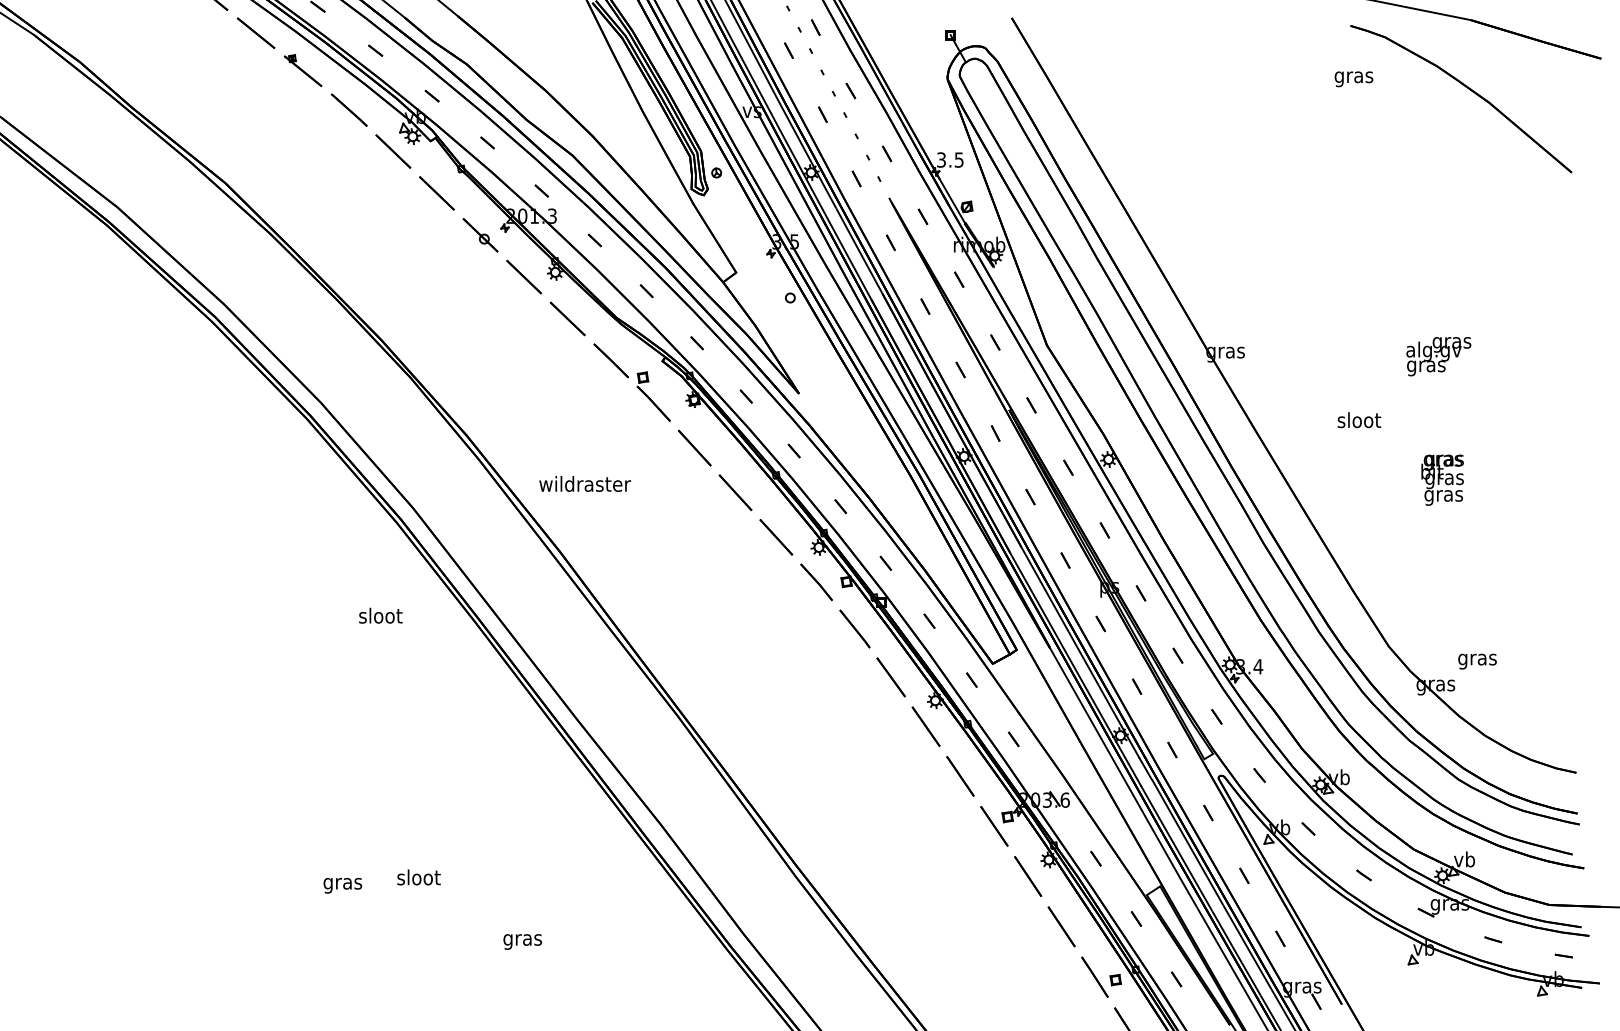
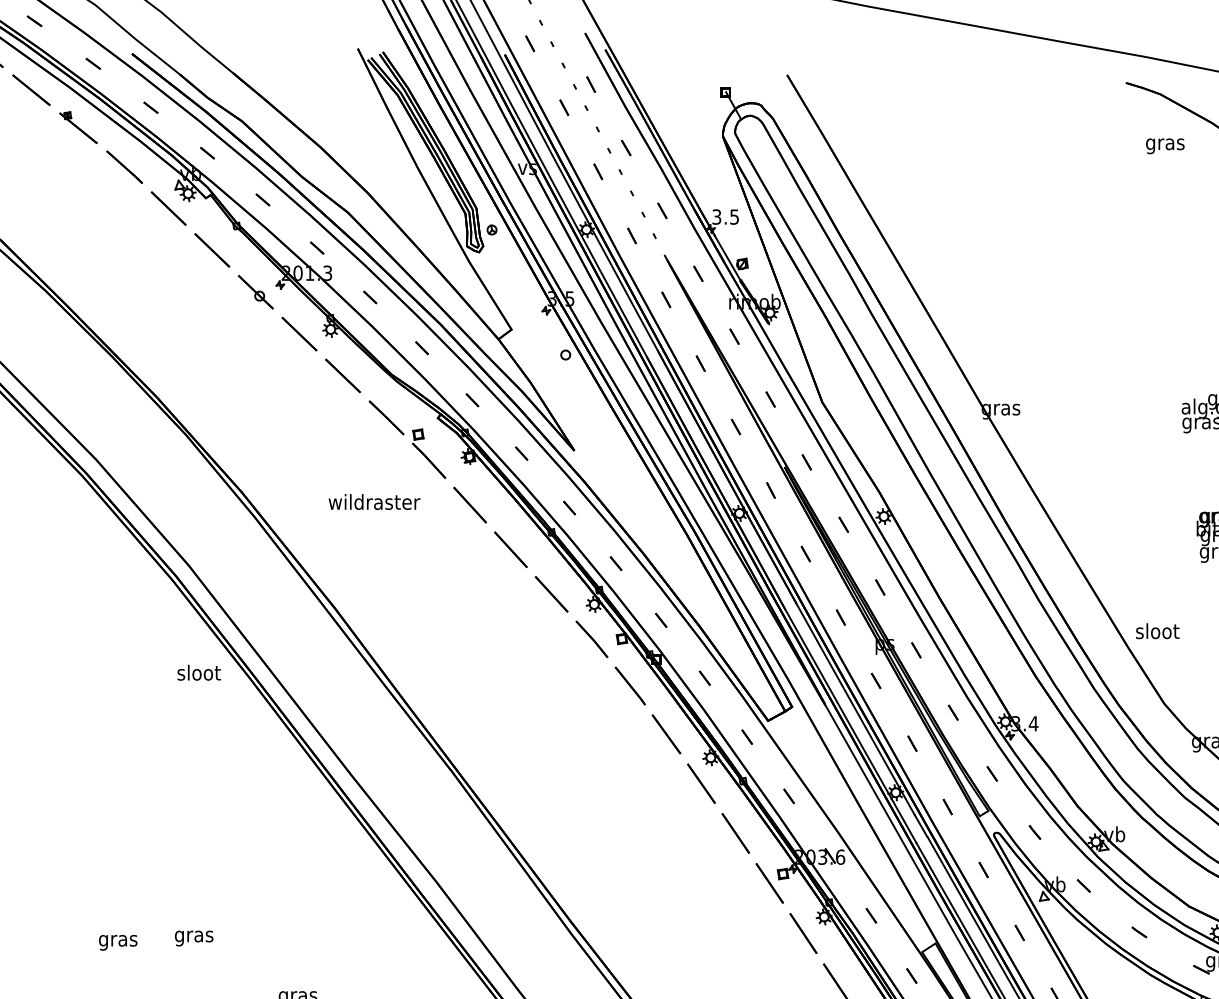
text: (1353, 79) -> (1164, 146), moved
text: (1359, 420) -> (1157, 631), moved
text: (584, 483) -> (373, 501), moved
text: (380, 615) -> (198, 672), moved
text: (418, 879) -> (193, 936), sloot -> gras

